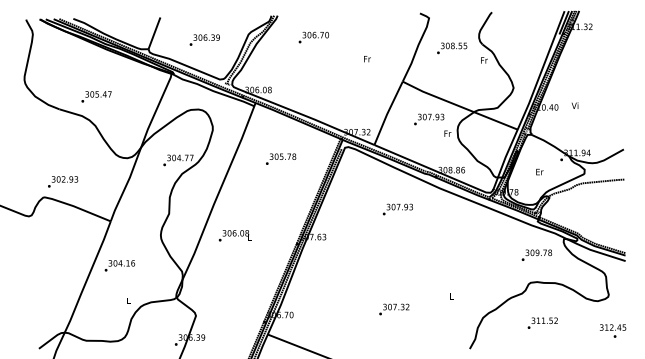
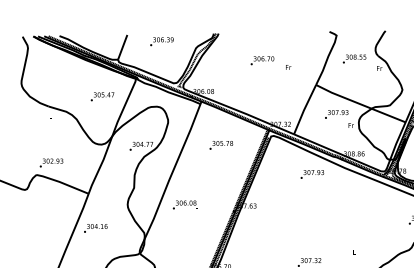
text: (313, 37) -> (262, 60), moved
text: (204, 39) -> (161, 41), moved
text: (96, 96) -> (102, 96), moved
text: (397, 209) -> (312, 174), moved

